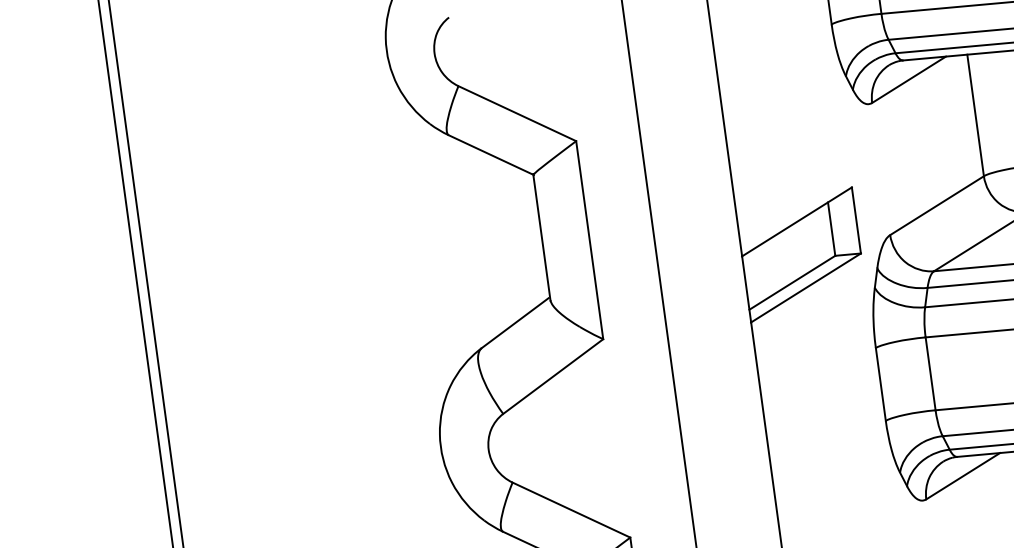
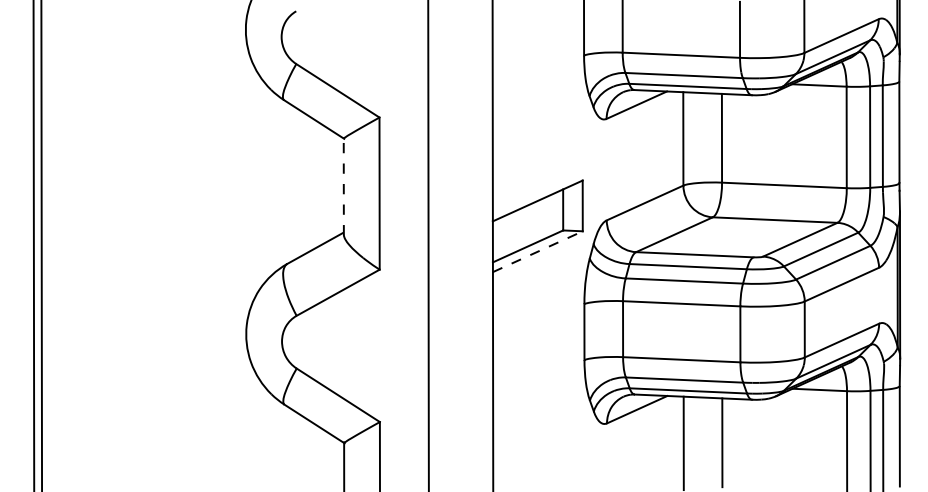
line: (541, 237) -> (343, 186), solid -> dashed
line: (806, 287) -> (538, 251), solid -> dashed

